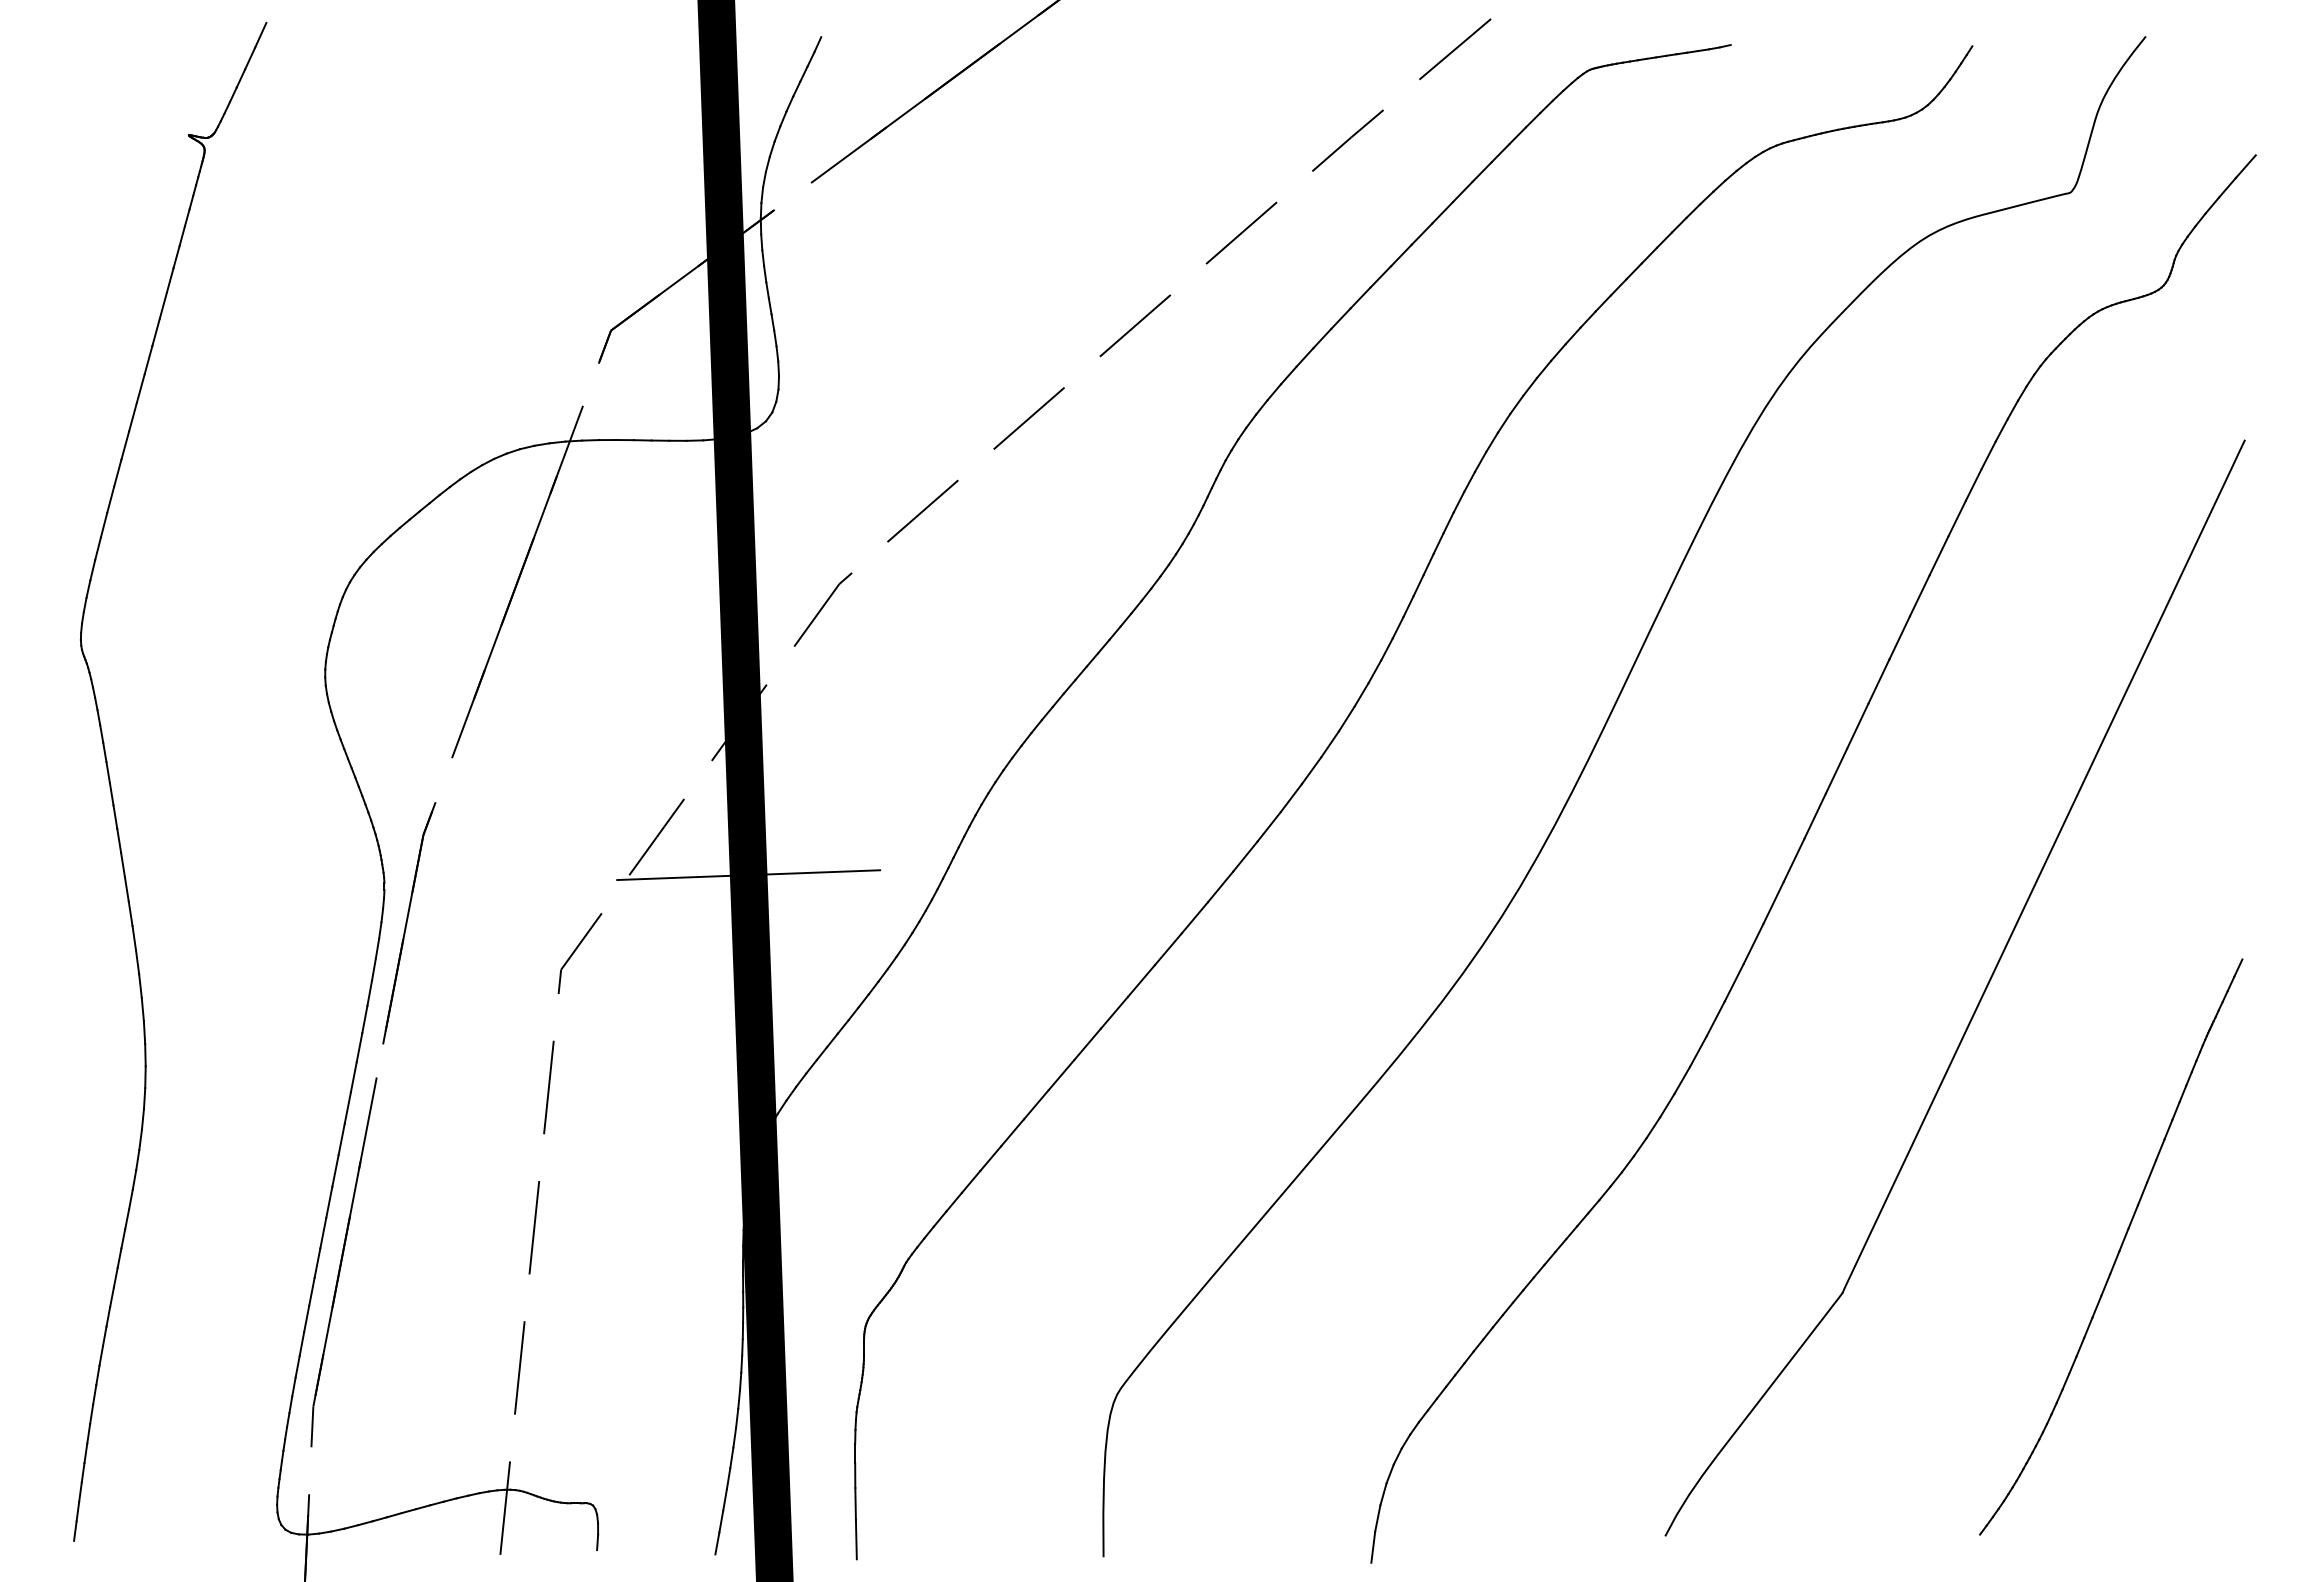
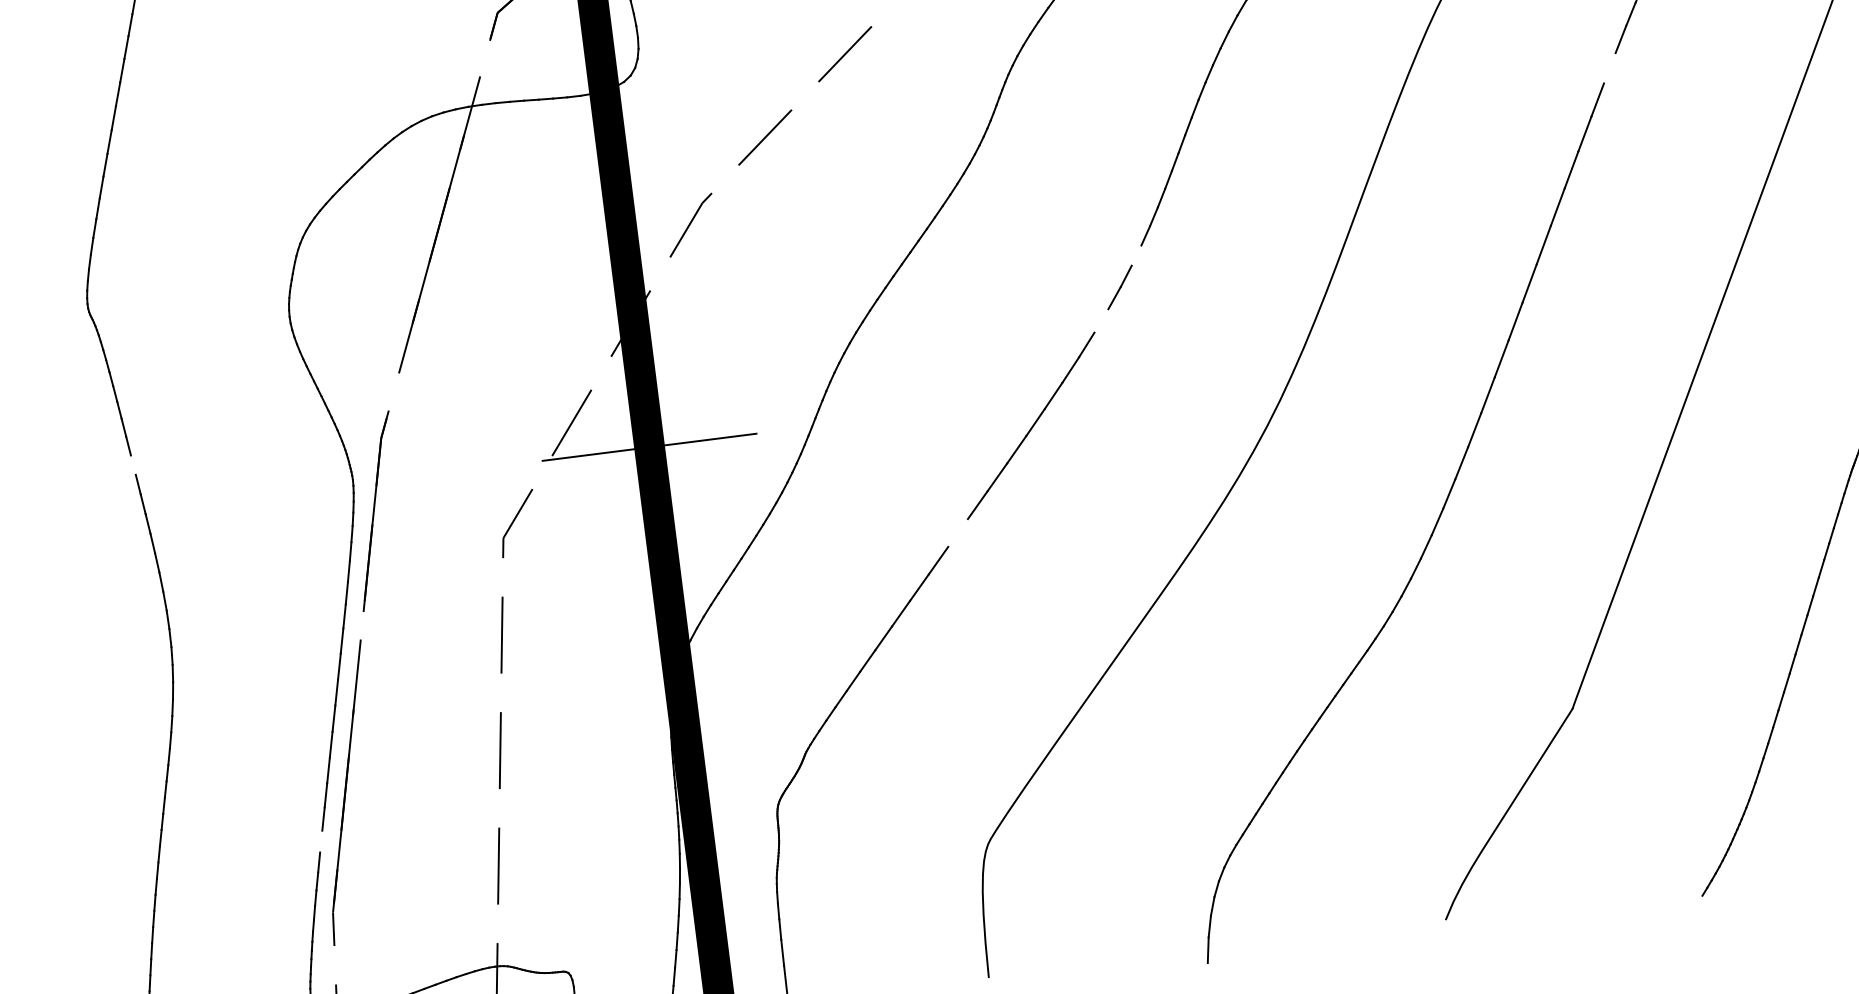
line: (1956, 518) -> (1609, 68), removed
line: (1361, 694) -> (1136, 255), removed
line: (1311, 770) -> (1101, 320), removed
line: (119, 840) -> (133, 464), removed
line: (1113, 1012) -> (957, 532), removed
line: (306, 1318) -> (321, 841), removed

